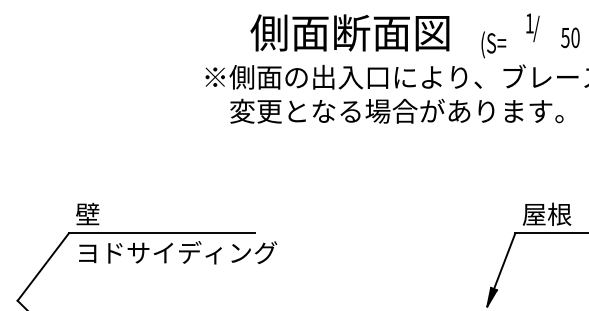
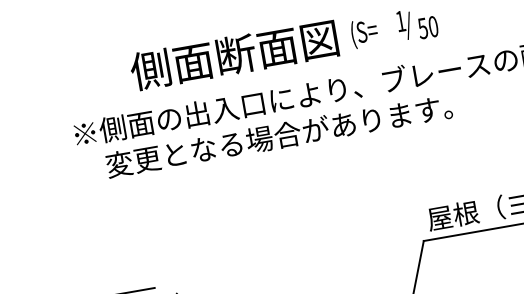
text: (349, 32) -> (233, 54), moved
text: (570, 37) -> (428, 27), moved
text: (493, 44) -> (364, 33), moved

